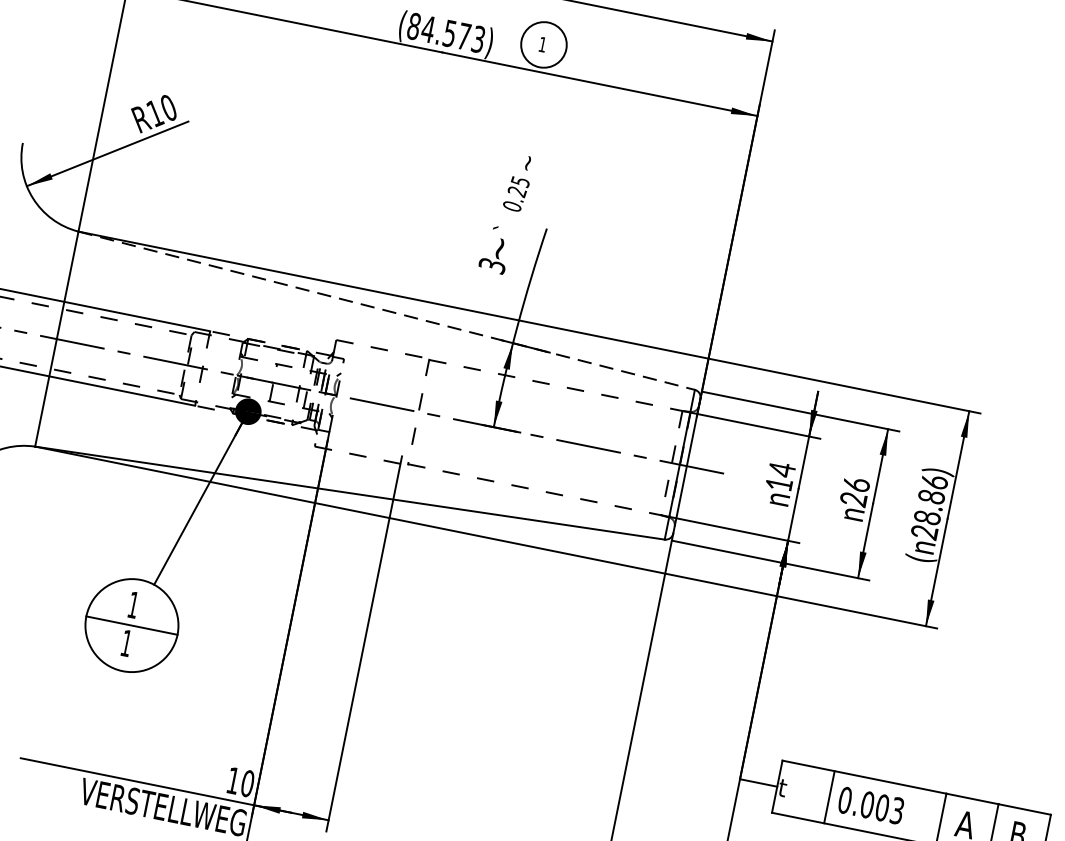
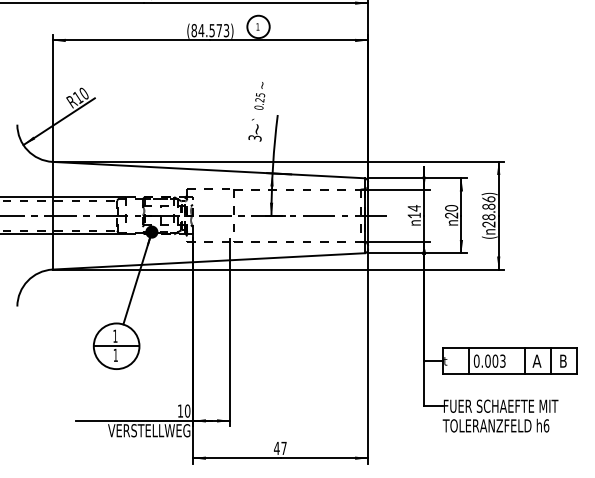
line: (388, 311) -> (209, 170), dashed -> solid
text: (856, 485) -> (451, 208), 26 -> 20

